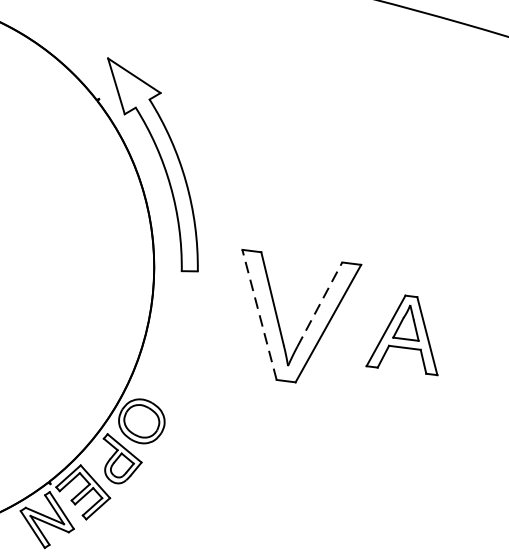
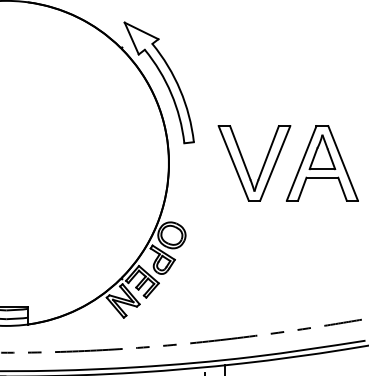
line: (319, 304) -> (268, 152), dashed -> solid
line: (259, 313) -> (233, 162), dashed -> solid
part: (406, 333) -> (322, 163), size x1.67

